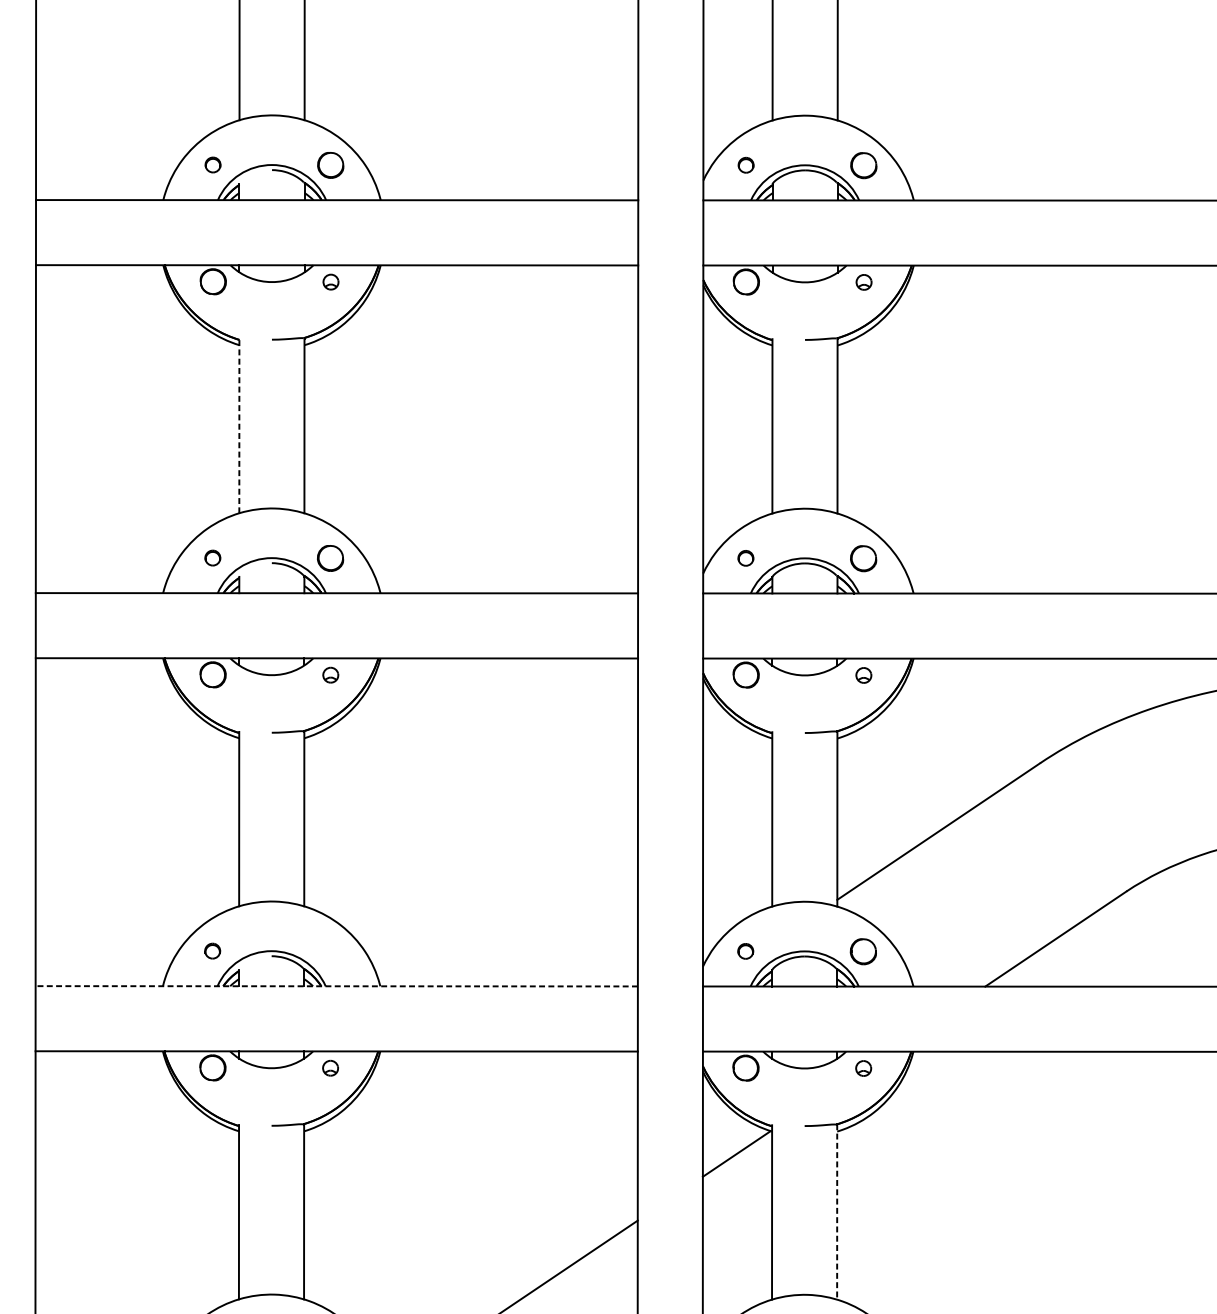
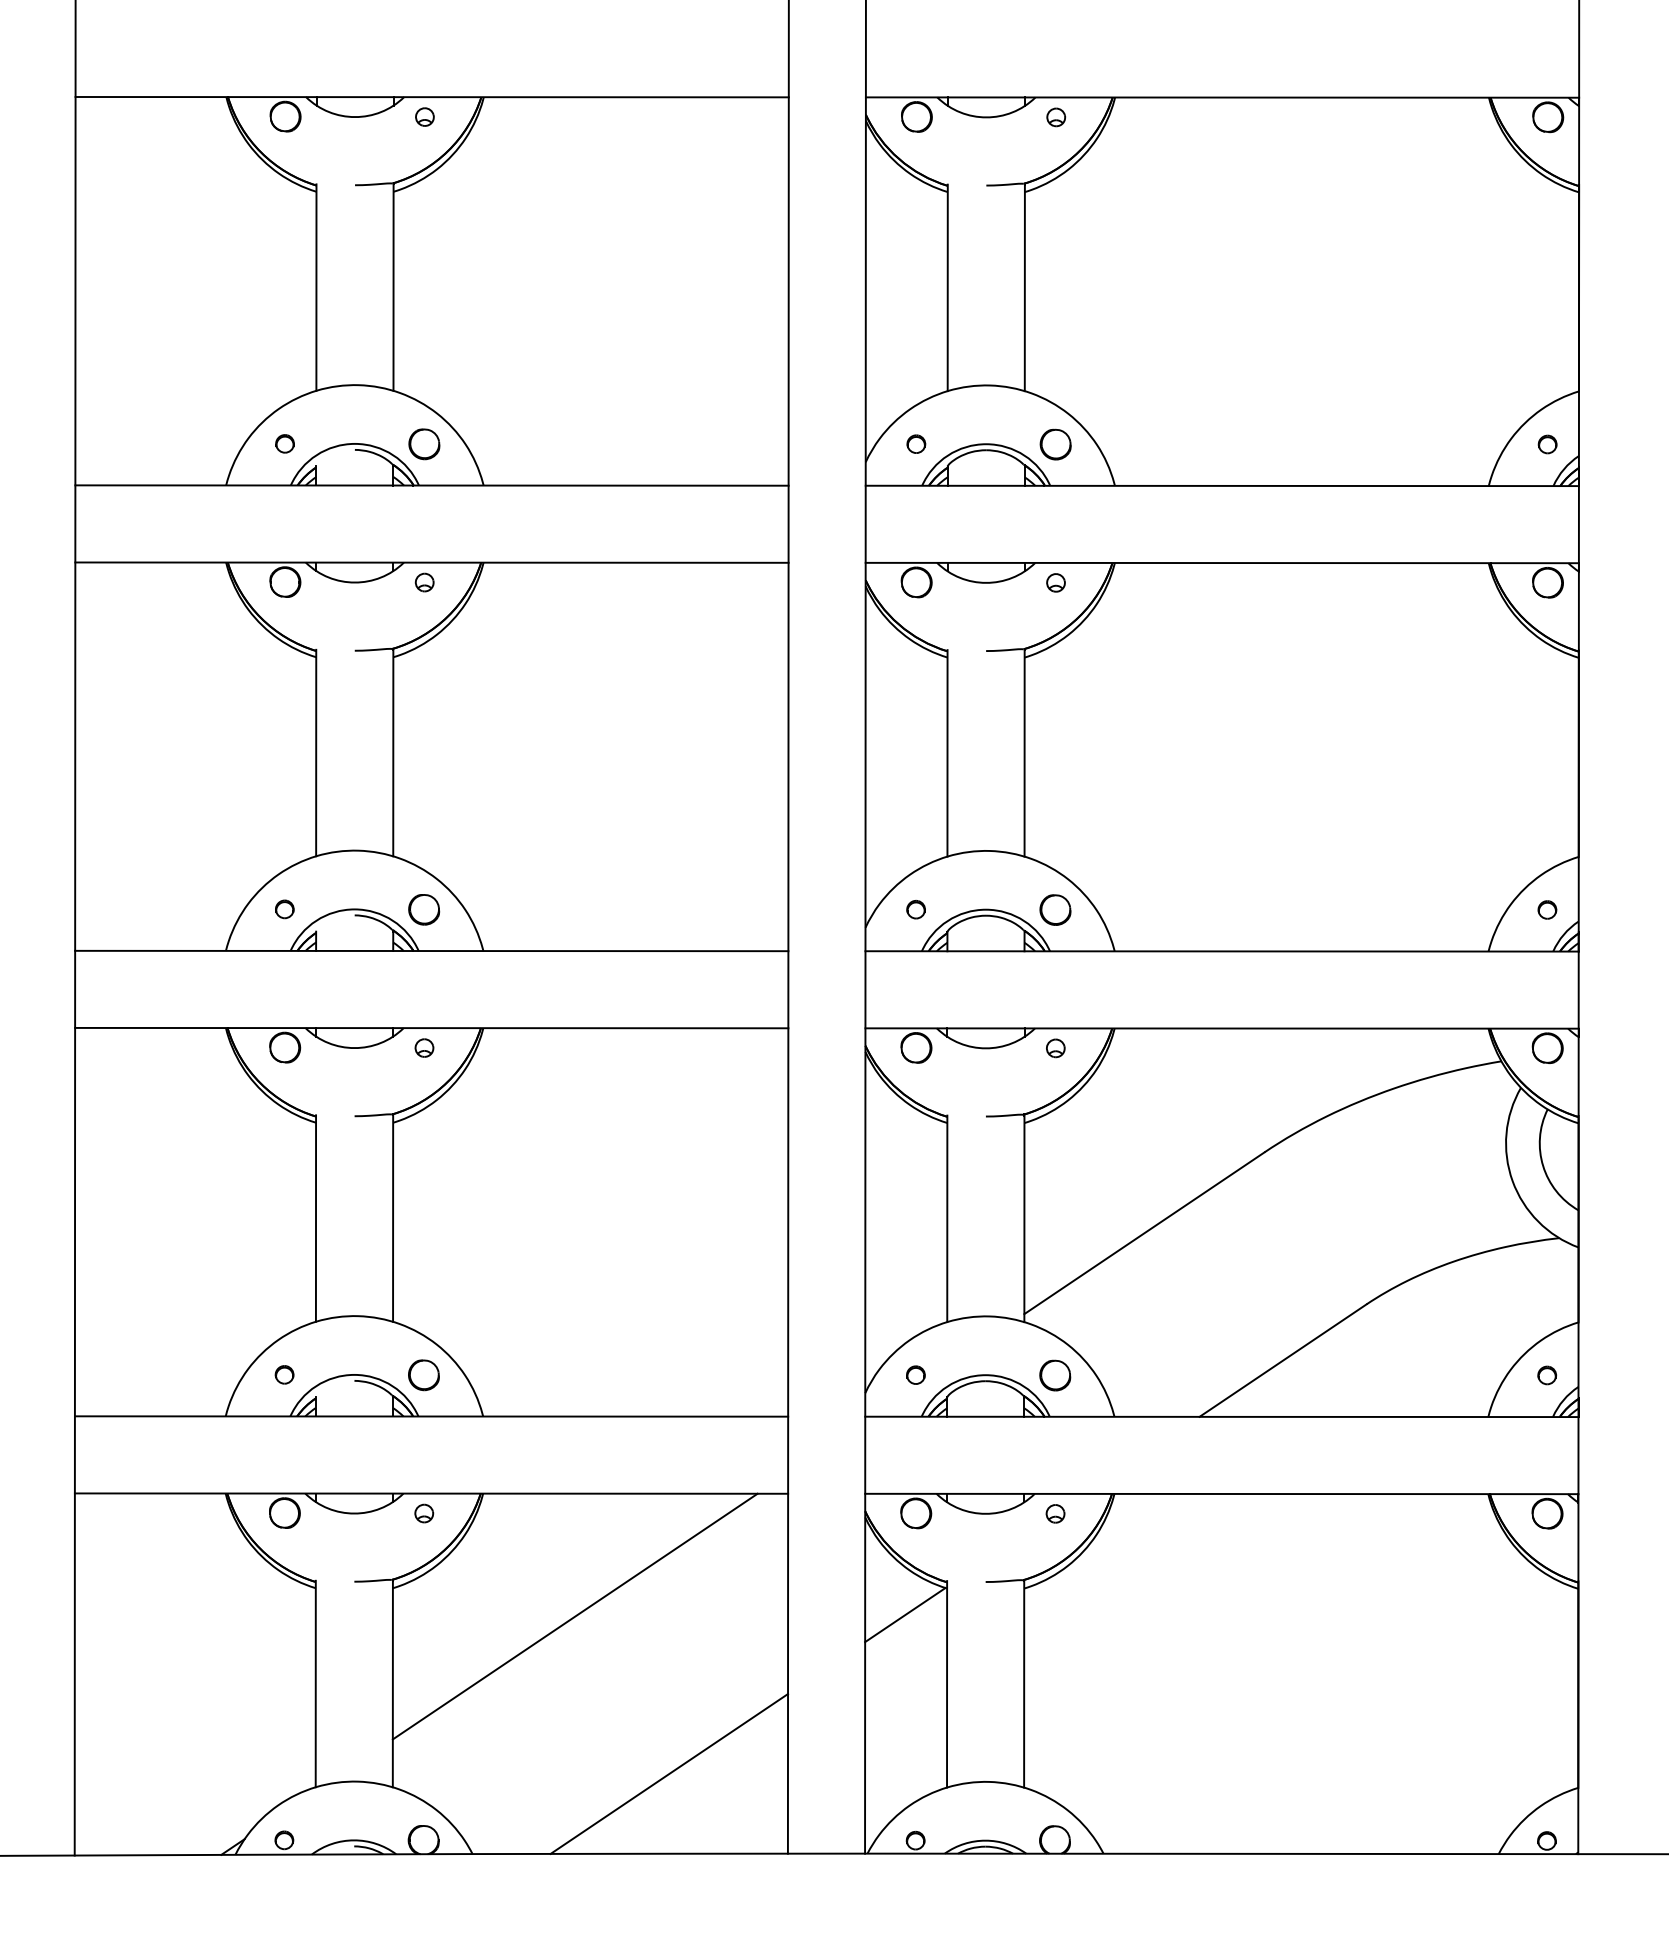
line: (239, 425) -> (316, 752), dashed -> solid
part: (329, 951) -> (423, 1375), added
line: (336, 986) -> (431, 1416), dashed -> solid
line: (457, 1155) -> (574, 1616), added
line: (837, 1211) -> (1024, 1683), dashed -> solid

